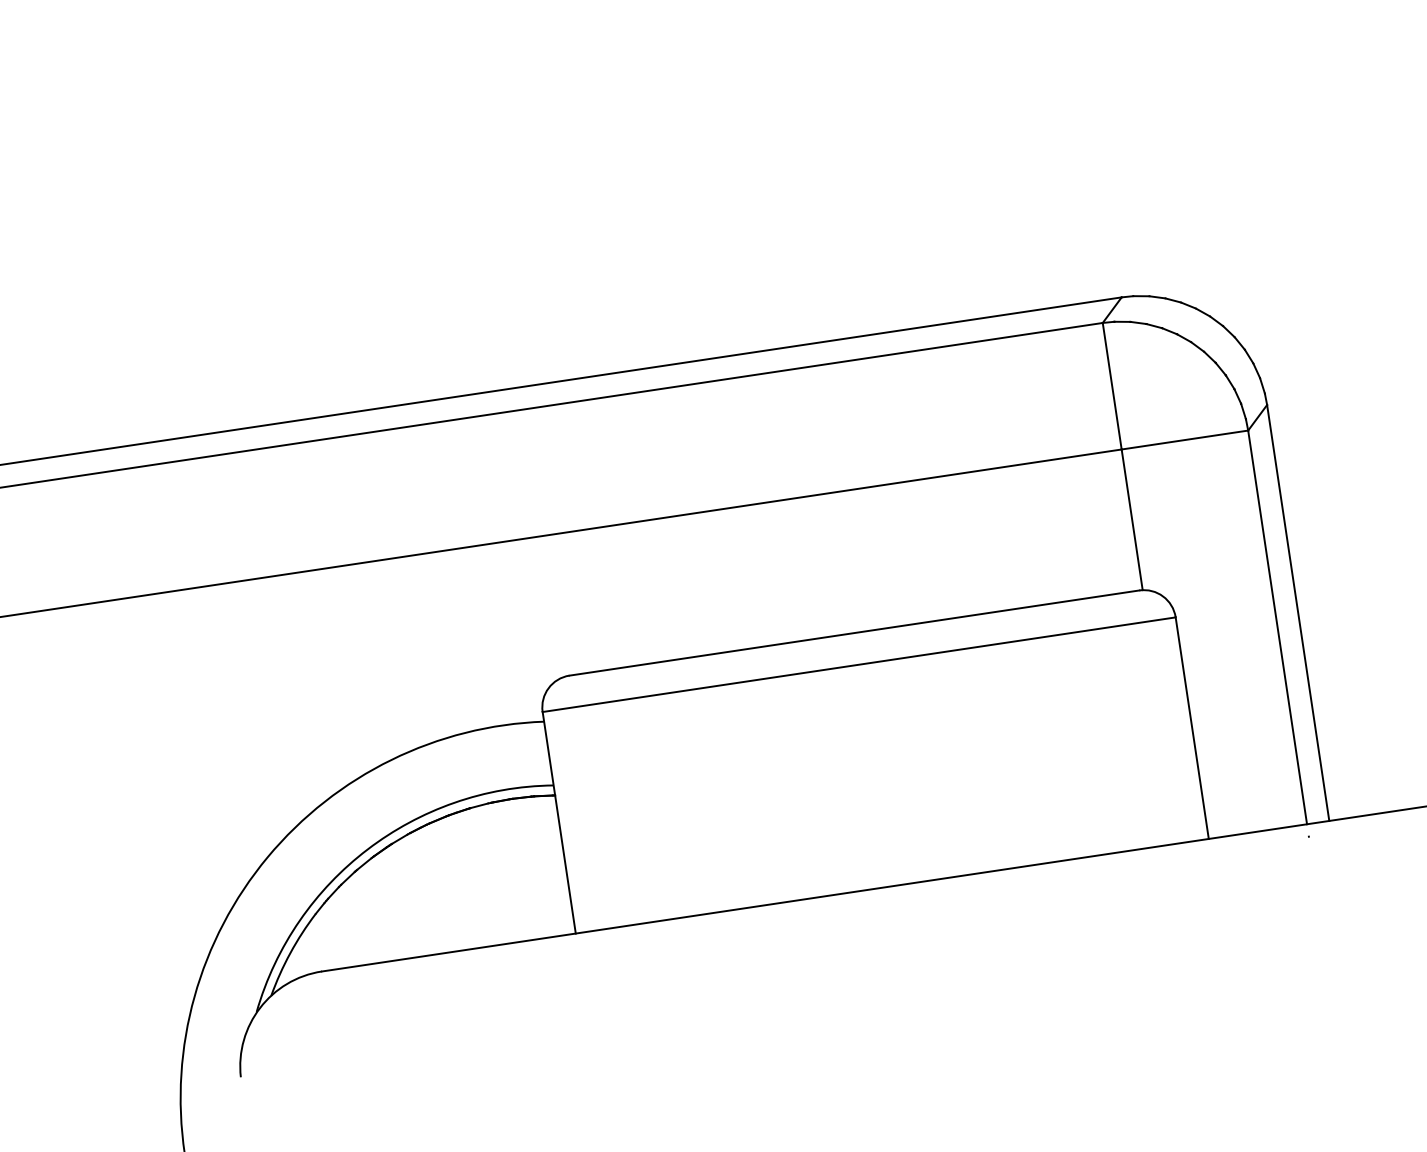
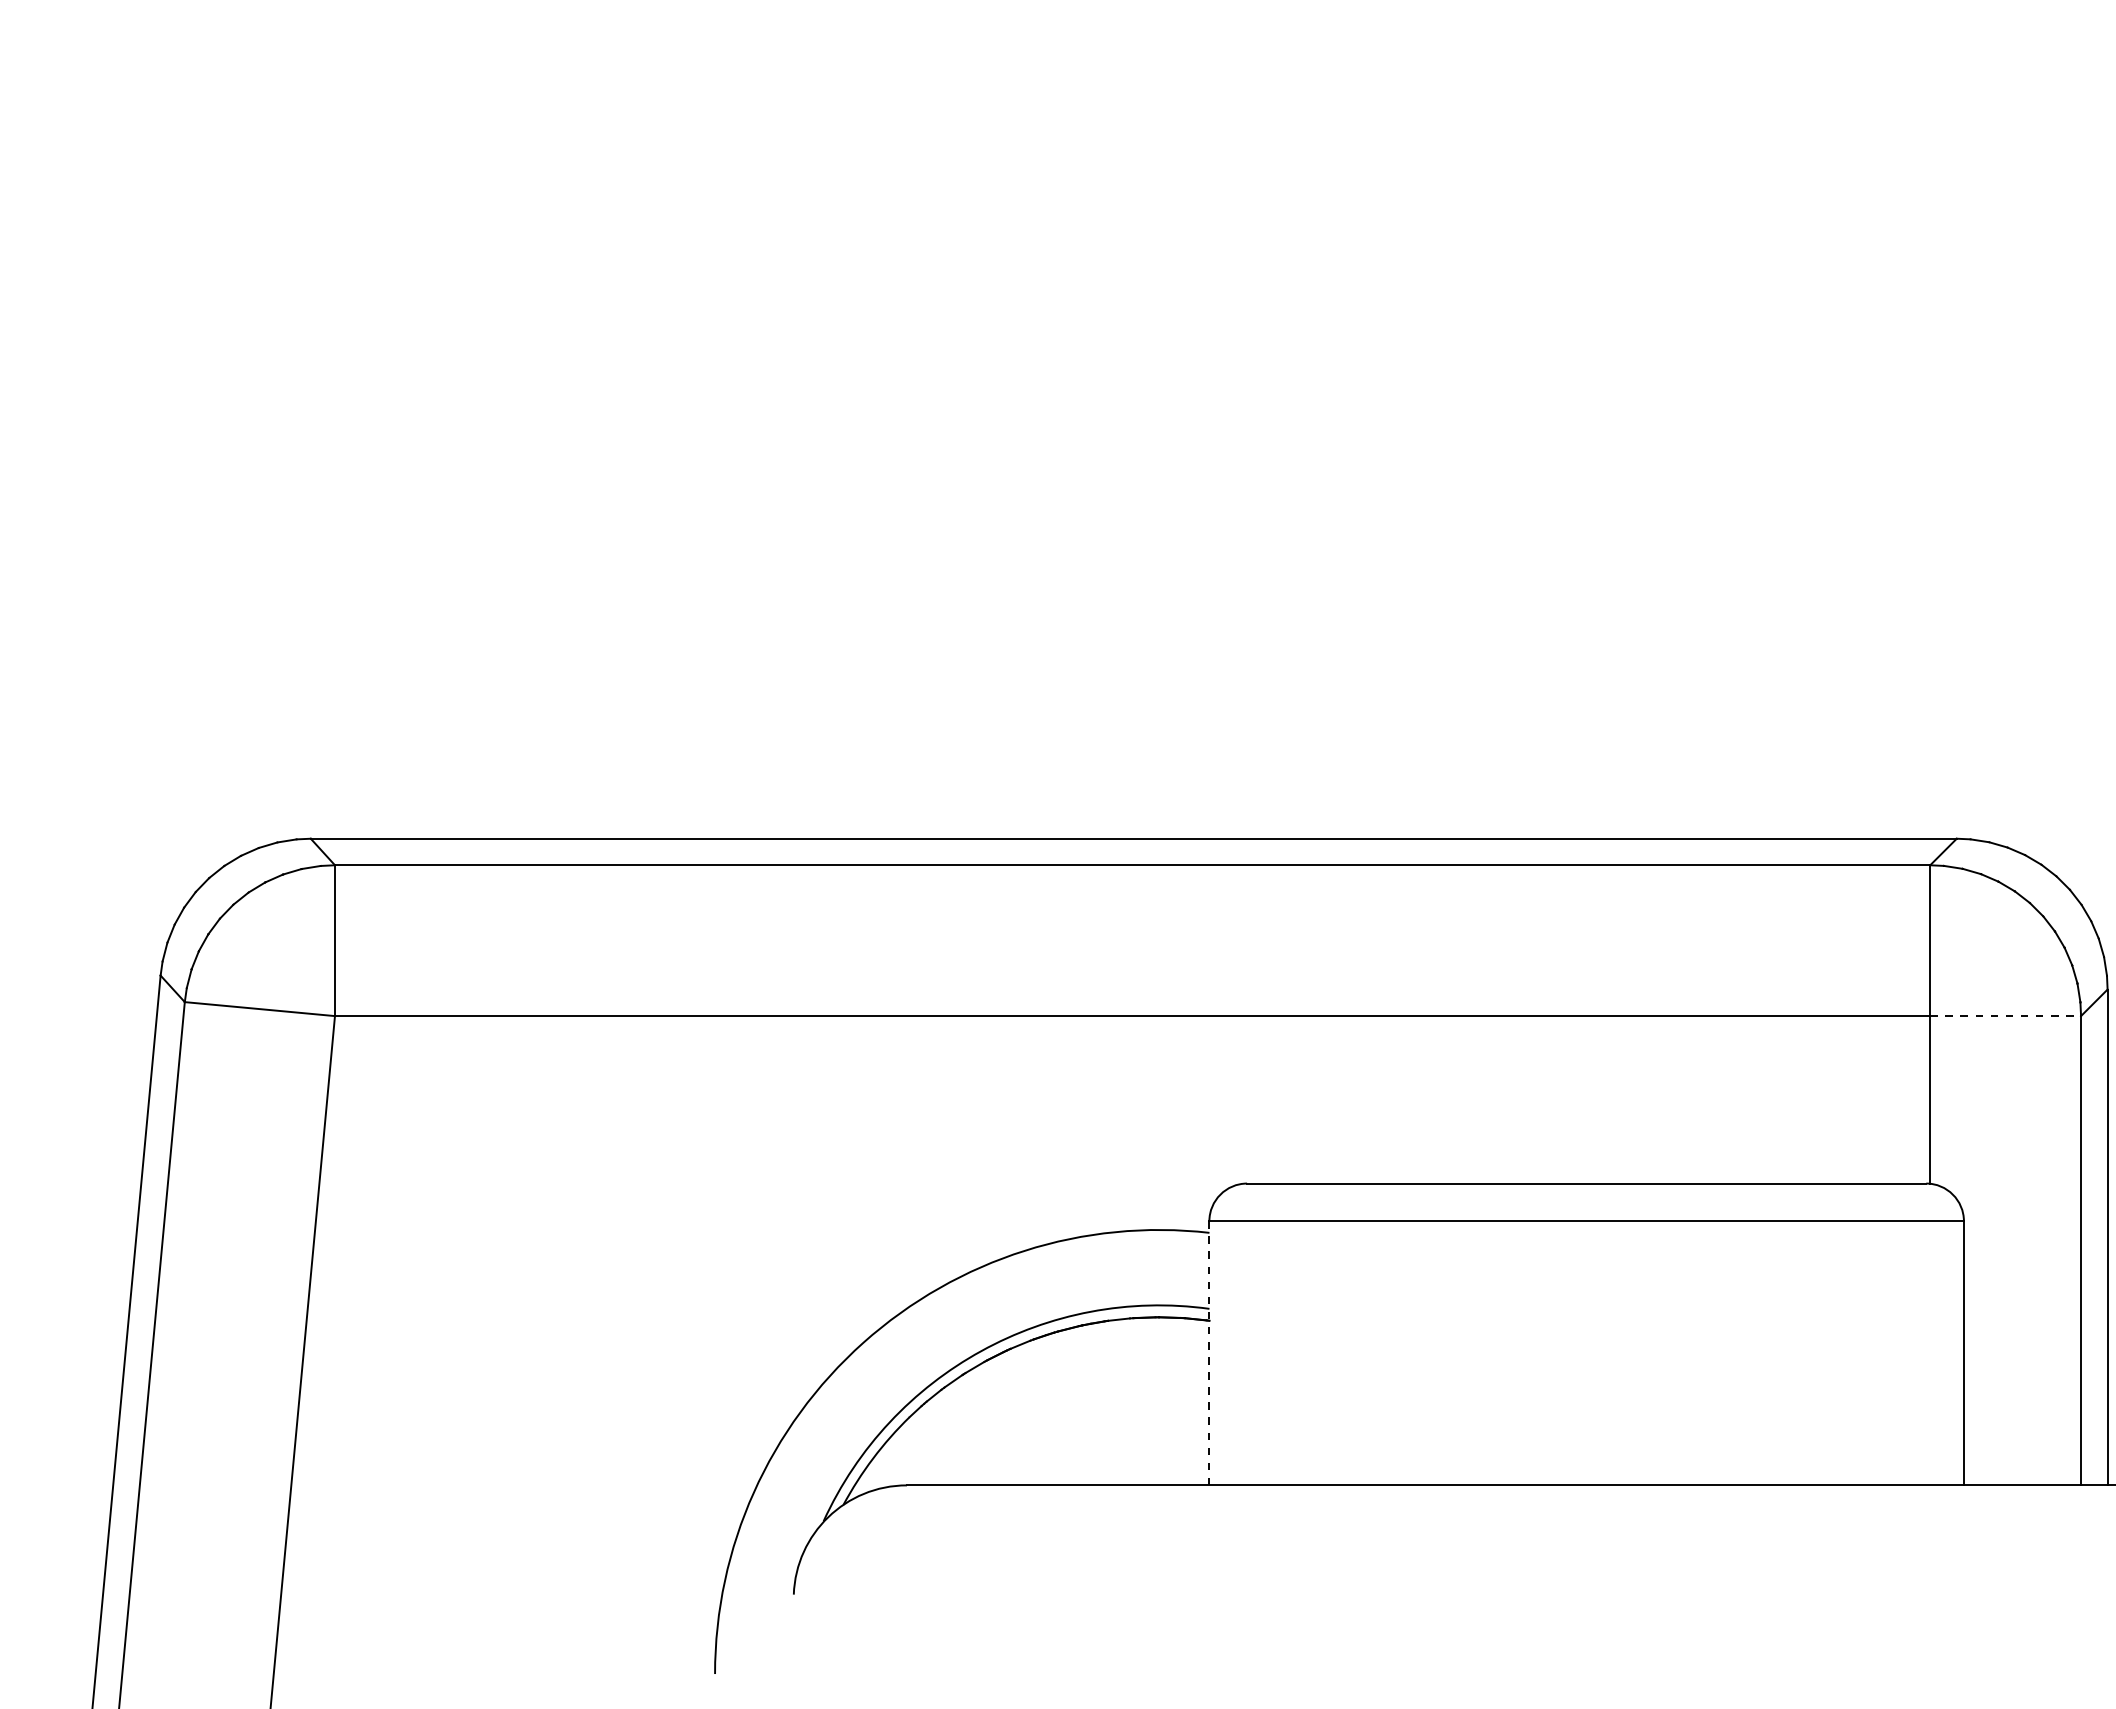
line: (1185, 440) -> (2006, 1016), solid -> dashed
line: (559, 822) -> (1209, 1352), solid -> dashed

